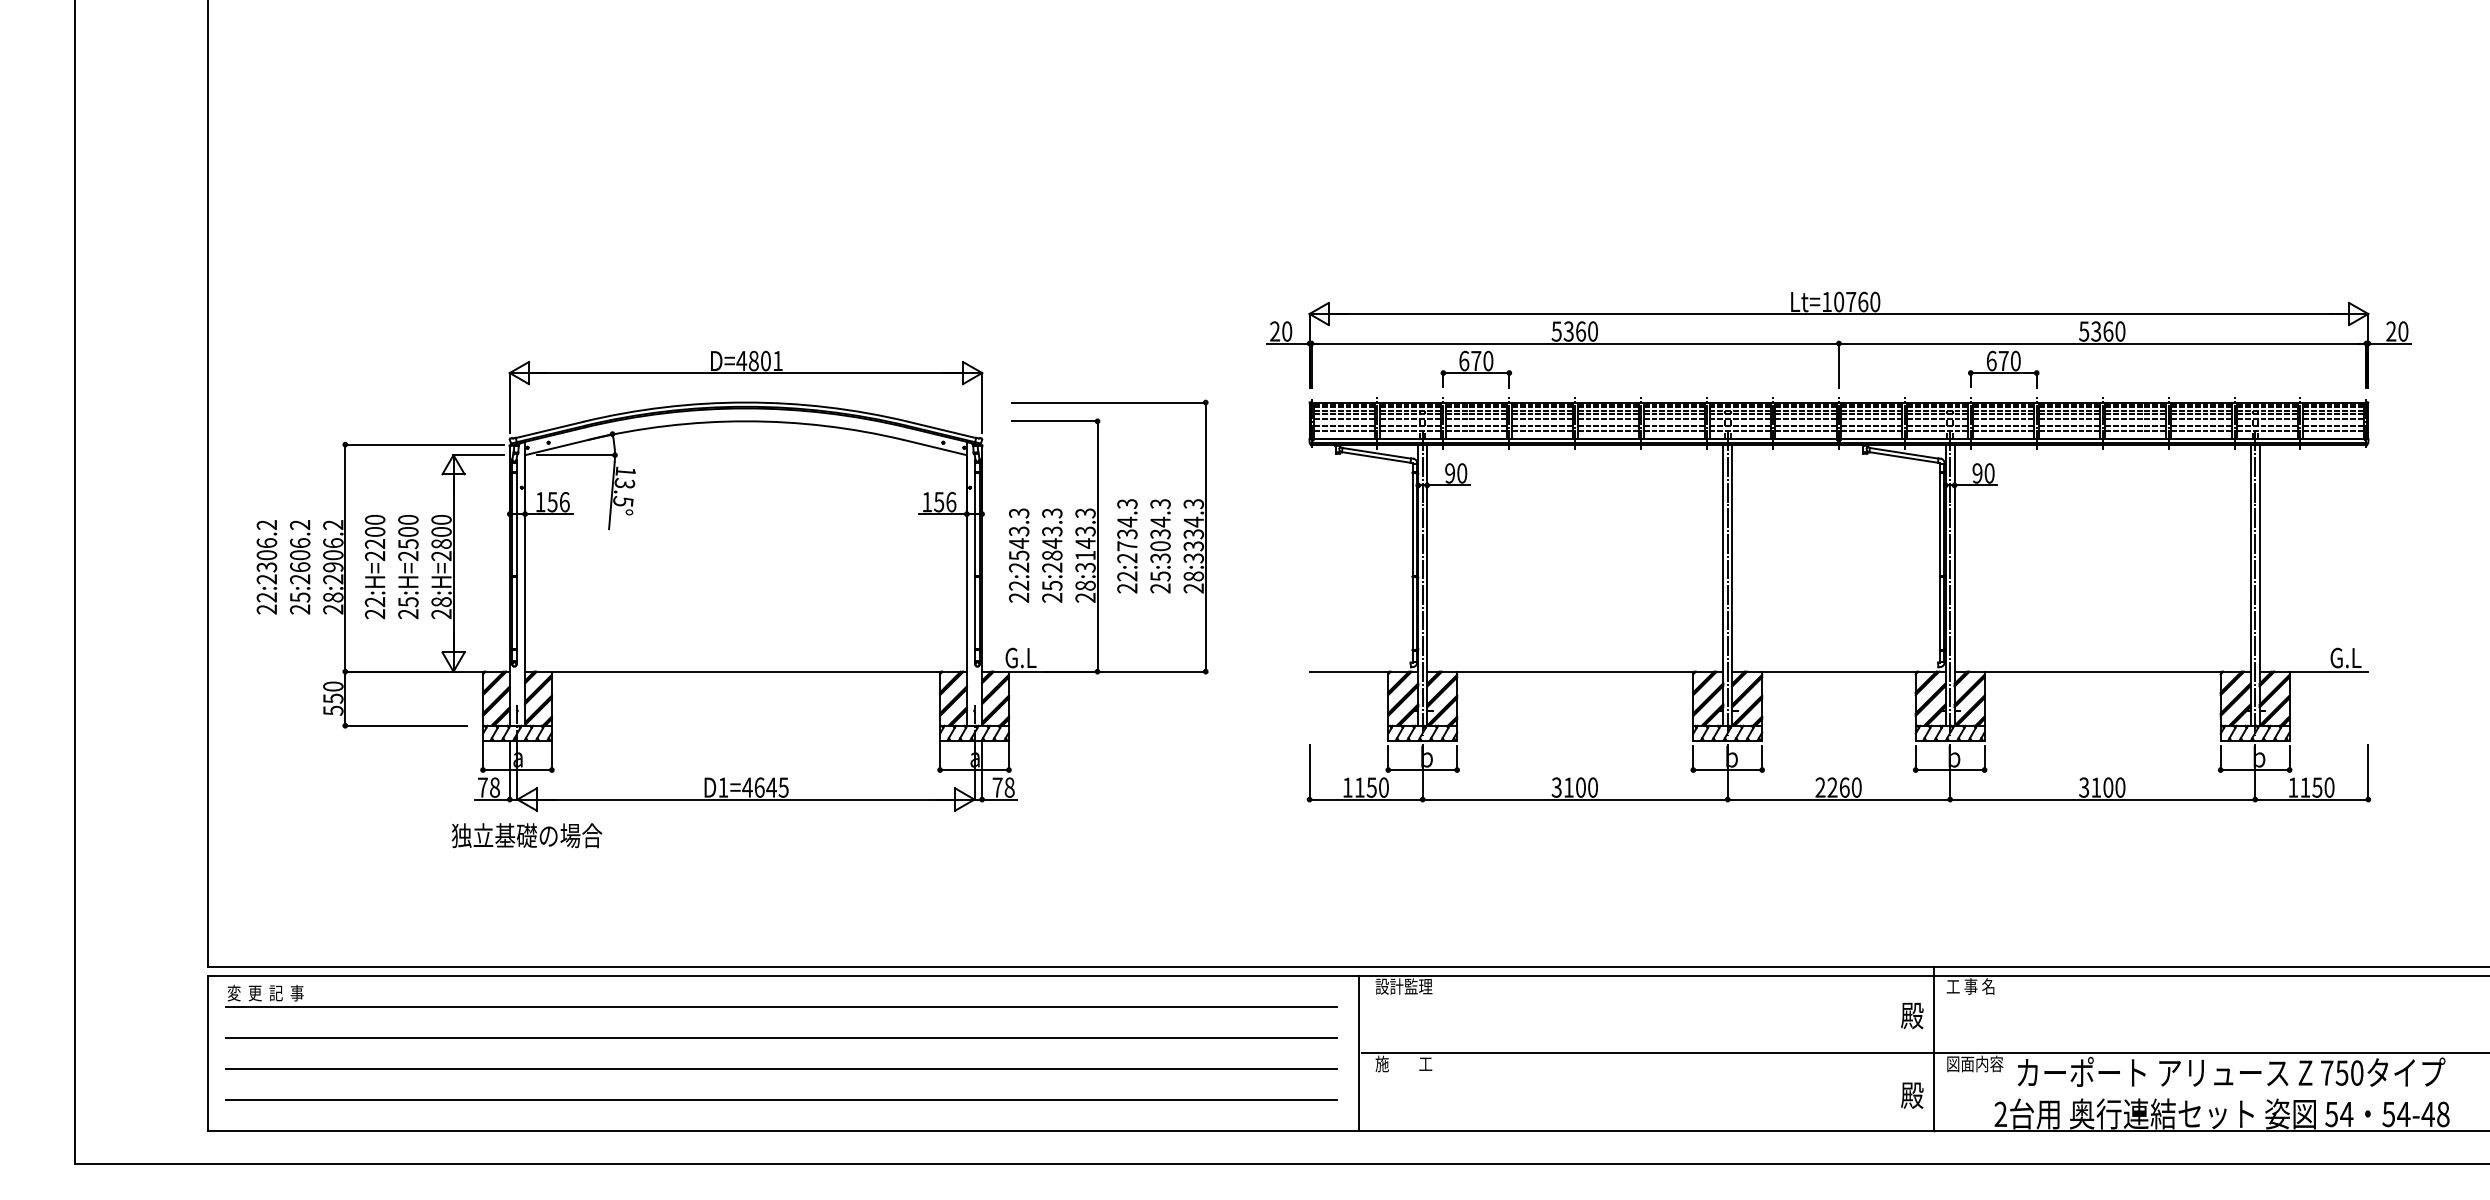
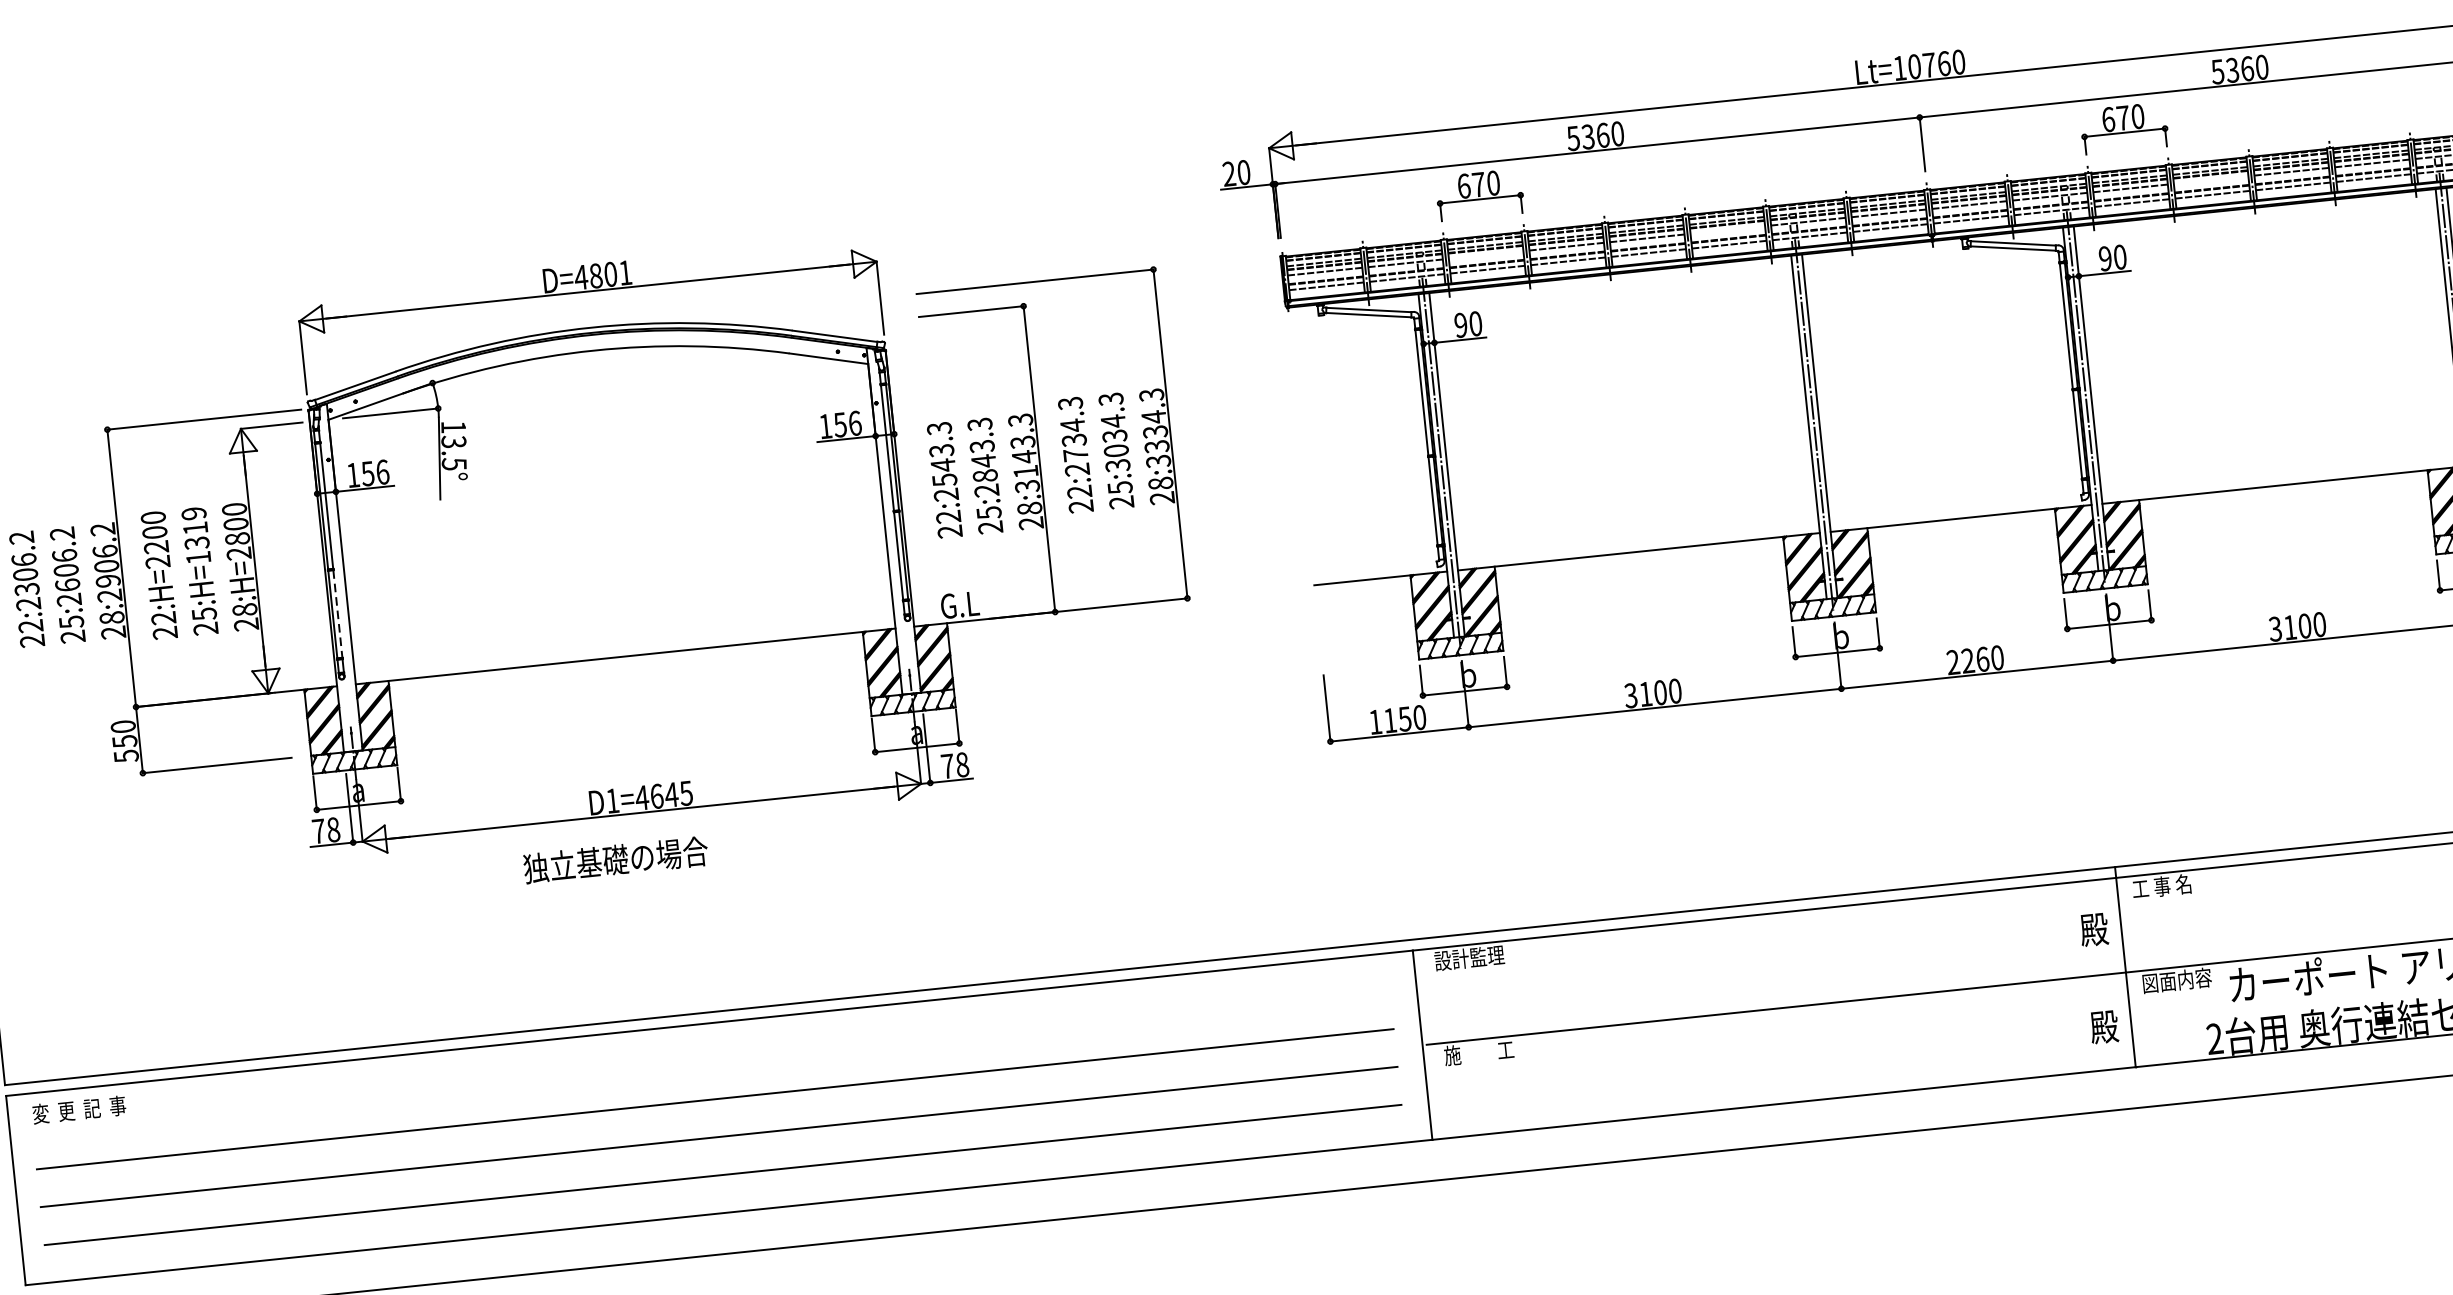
line: (1475, 418) -> (1485, 254), removed
line: (1673, 418) -> (1727, 229), removed
line: (2069, 418) -> (2210, 179), removed
text: (408, 538) -> (196, 536), 25:H=2500 -> 25:H=1319
line: (516, 613) -> (337, 614), solid -> dashed
text: (526, 835) -> (615, 859), moved
line: (781, 1006) -> (711, 1061), removed

